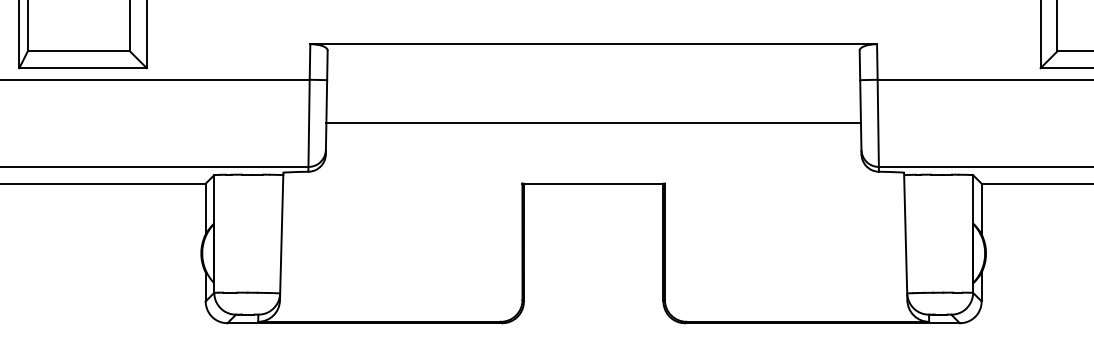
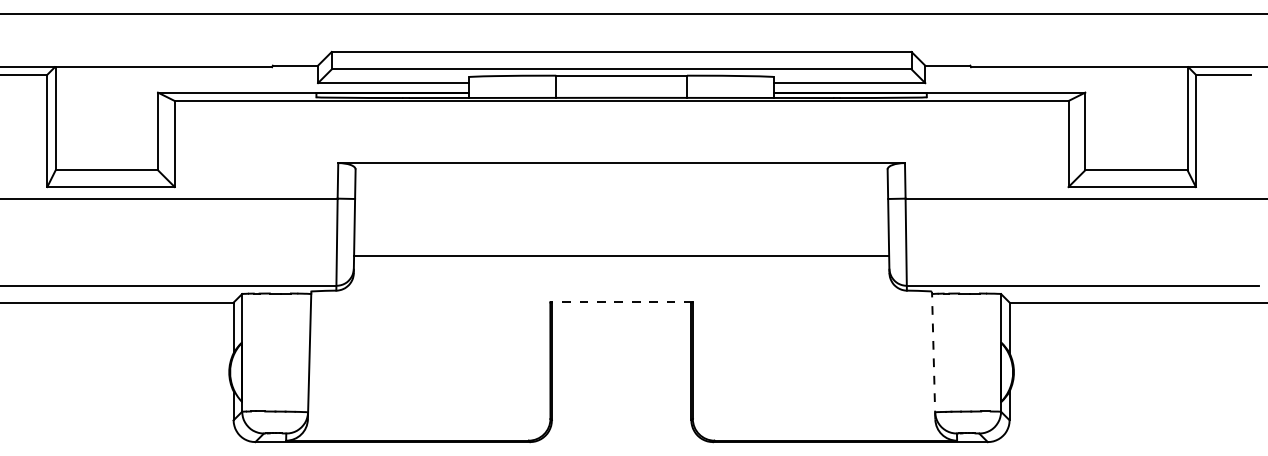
line: (593, 122) -> (621, 255), moved
line: (593, 183) -> (621, 302), solid -> dashed
line: (905, 236) -> (933, 355), solid -> dashed

